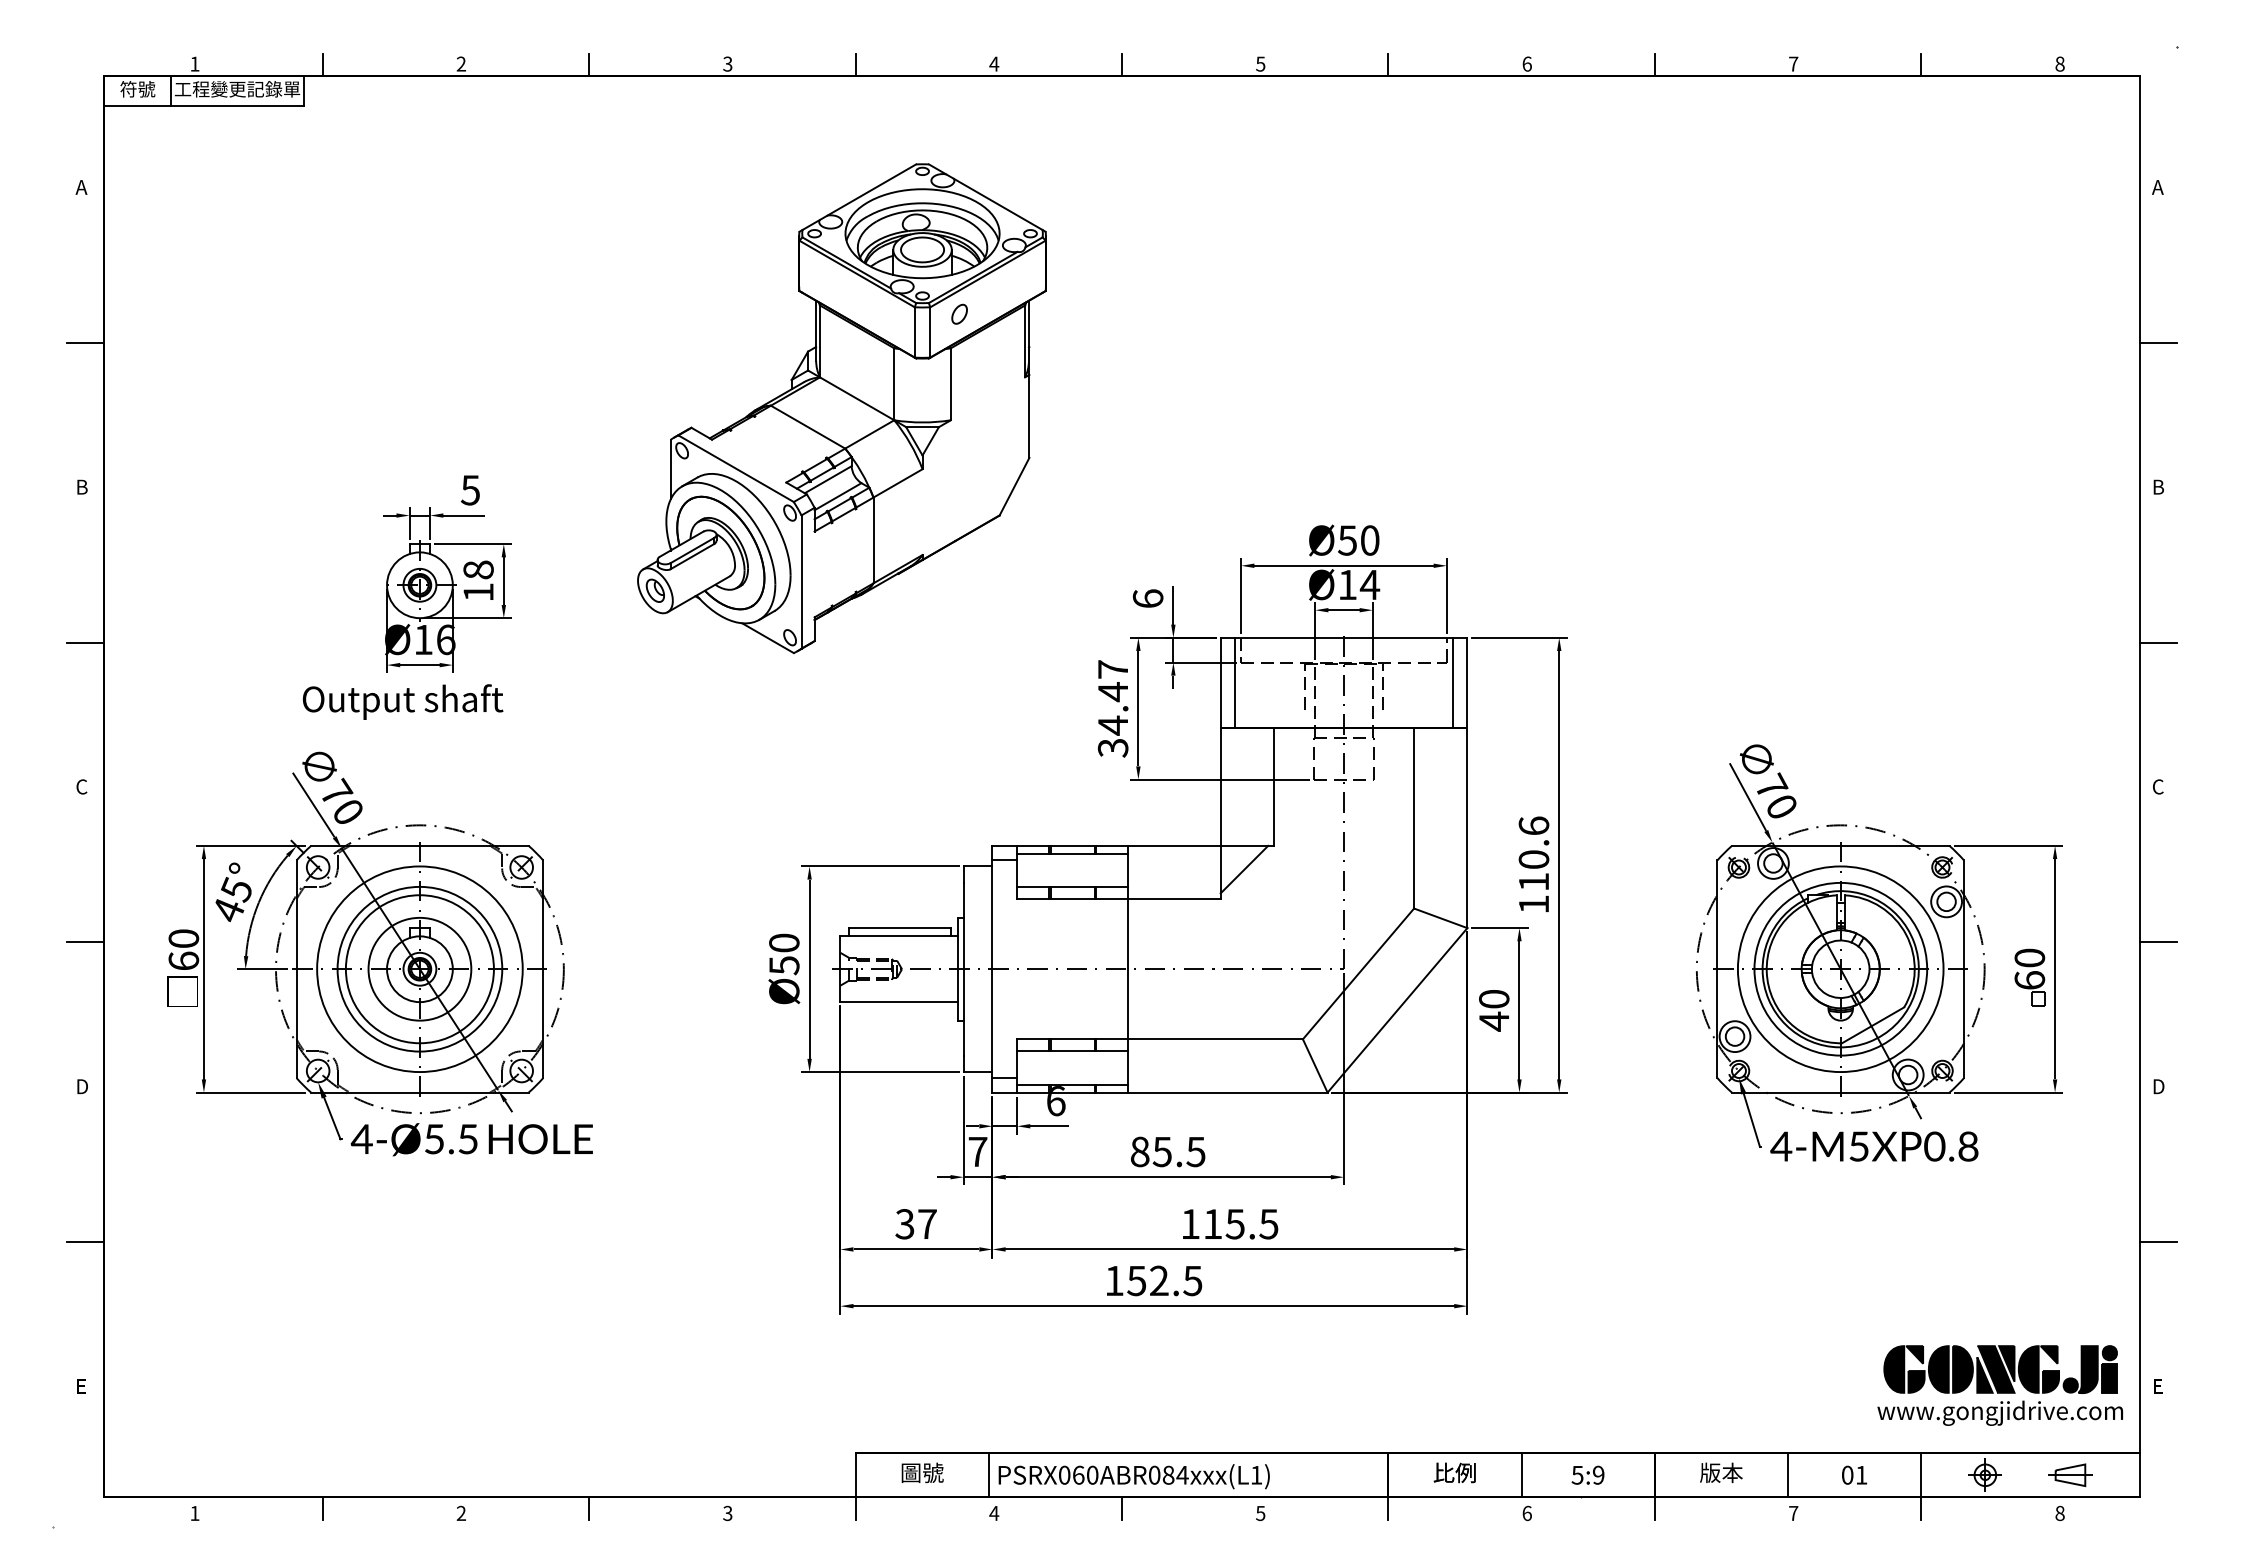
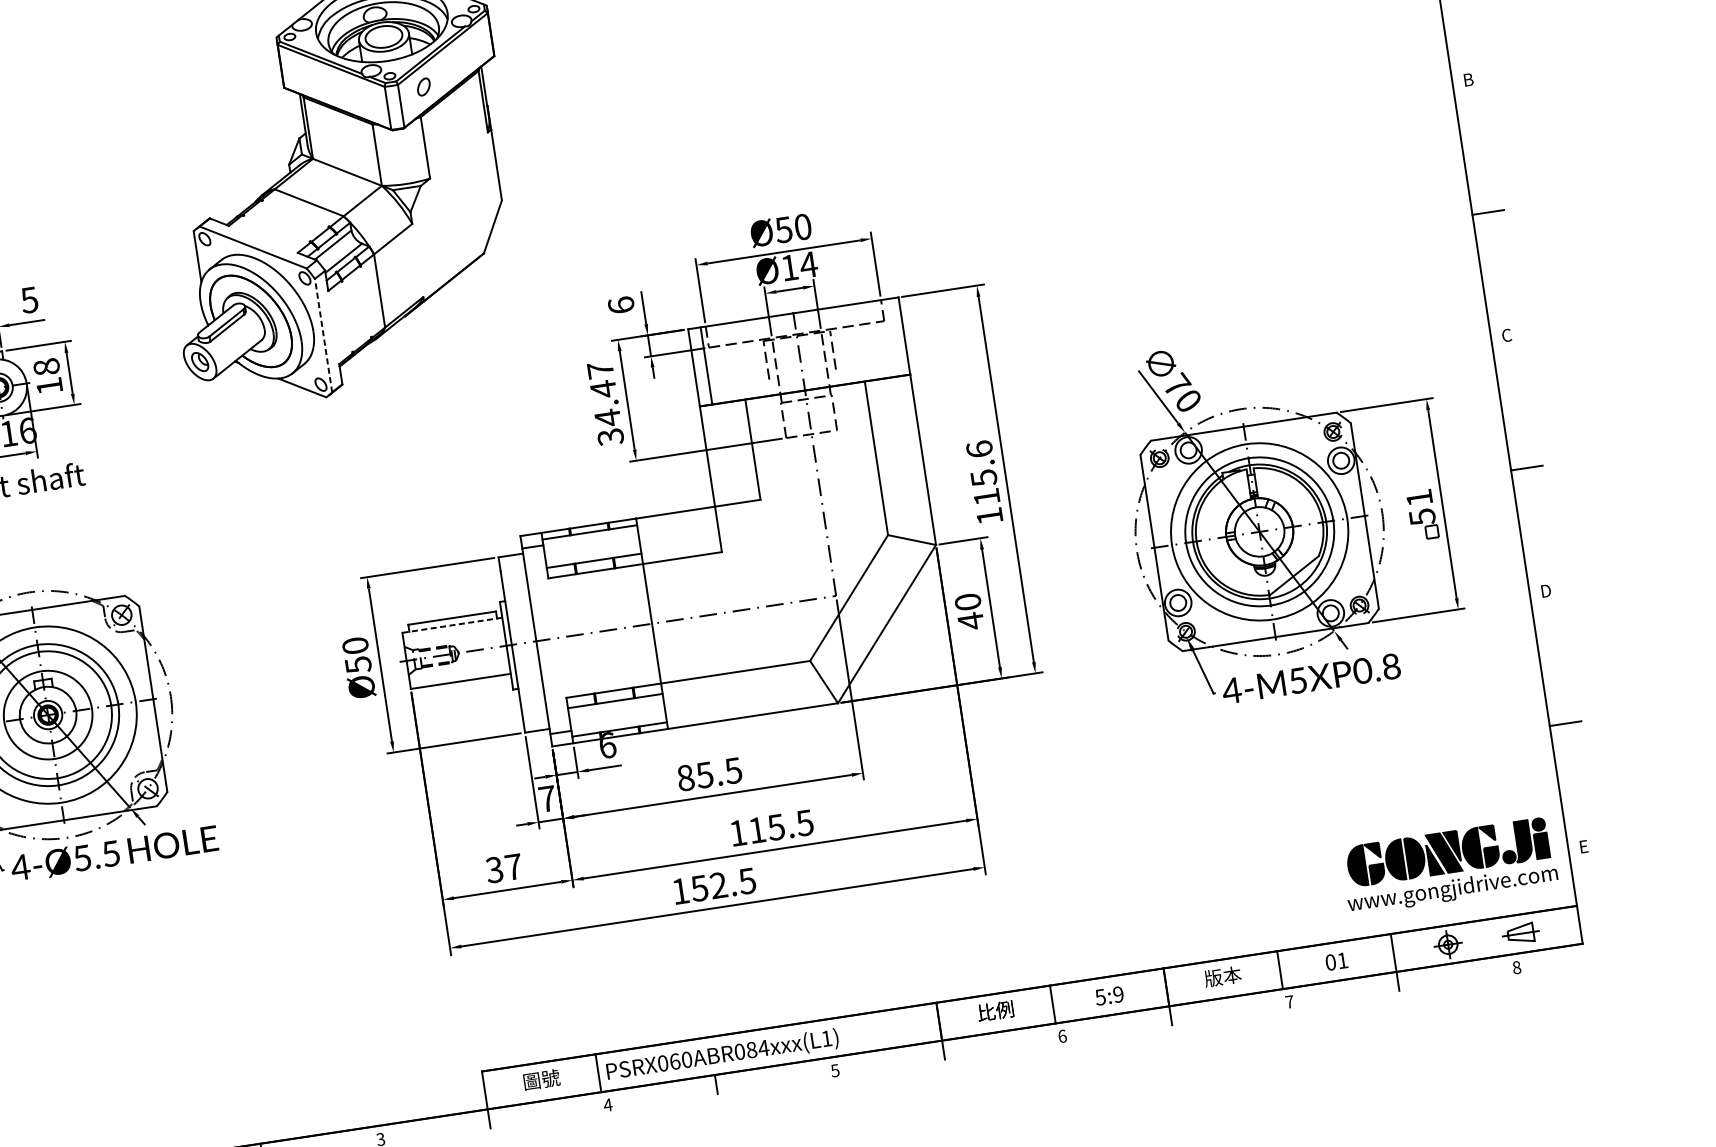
line: (801, 582) -> (323, 336), solid -> dashed
line: (1452, 682) -> (891, 337), removed
text: (1533, 859) -> (983, 477), 110.6 -> 115.6
line: (1244, 869) -> (738, 523), removed
line: (898, 936) -> (452, 625), solid -> dashed
text: (2029, 969) -> (1420, 507), 60 -> 51

